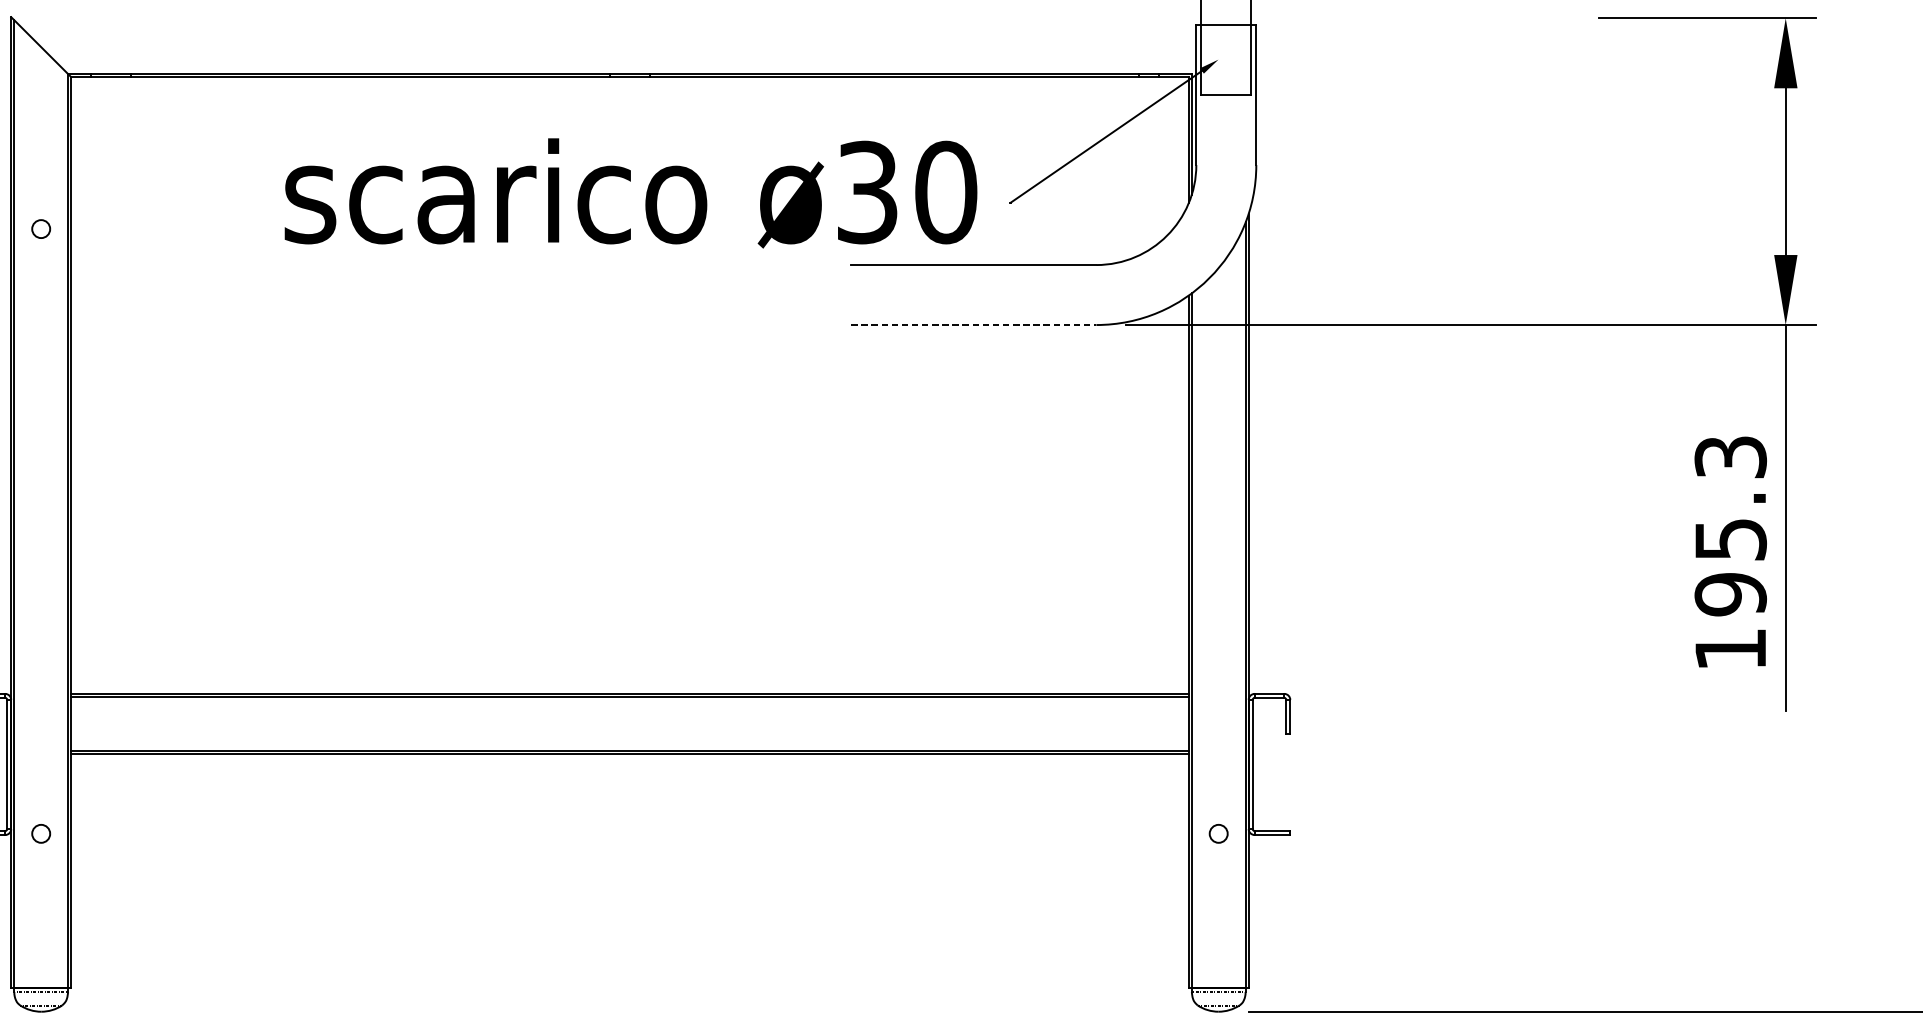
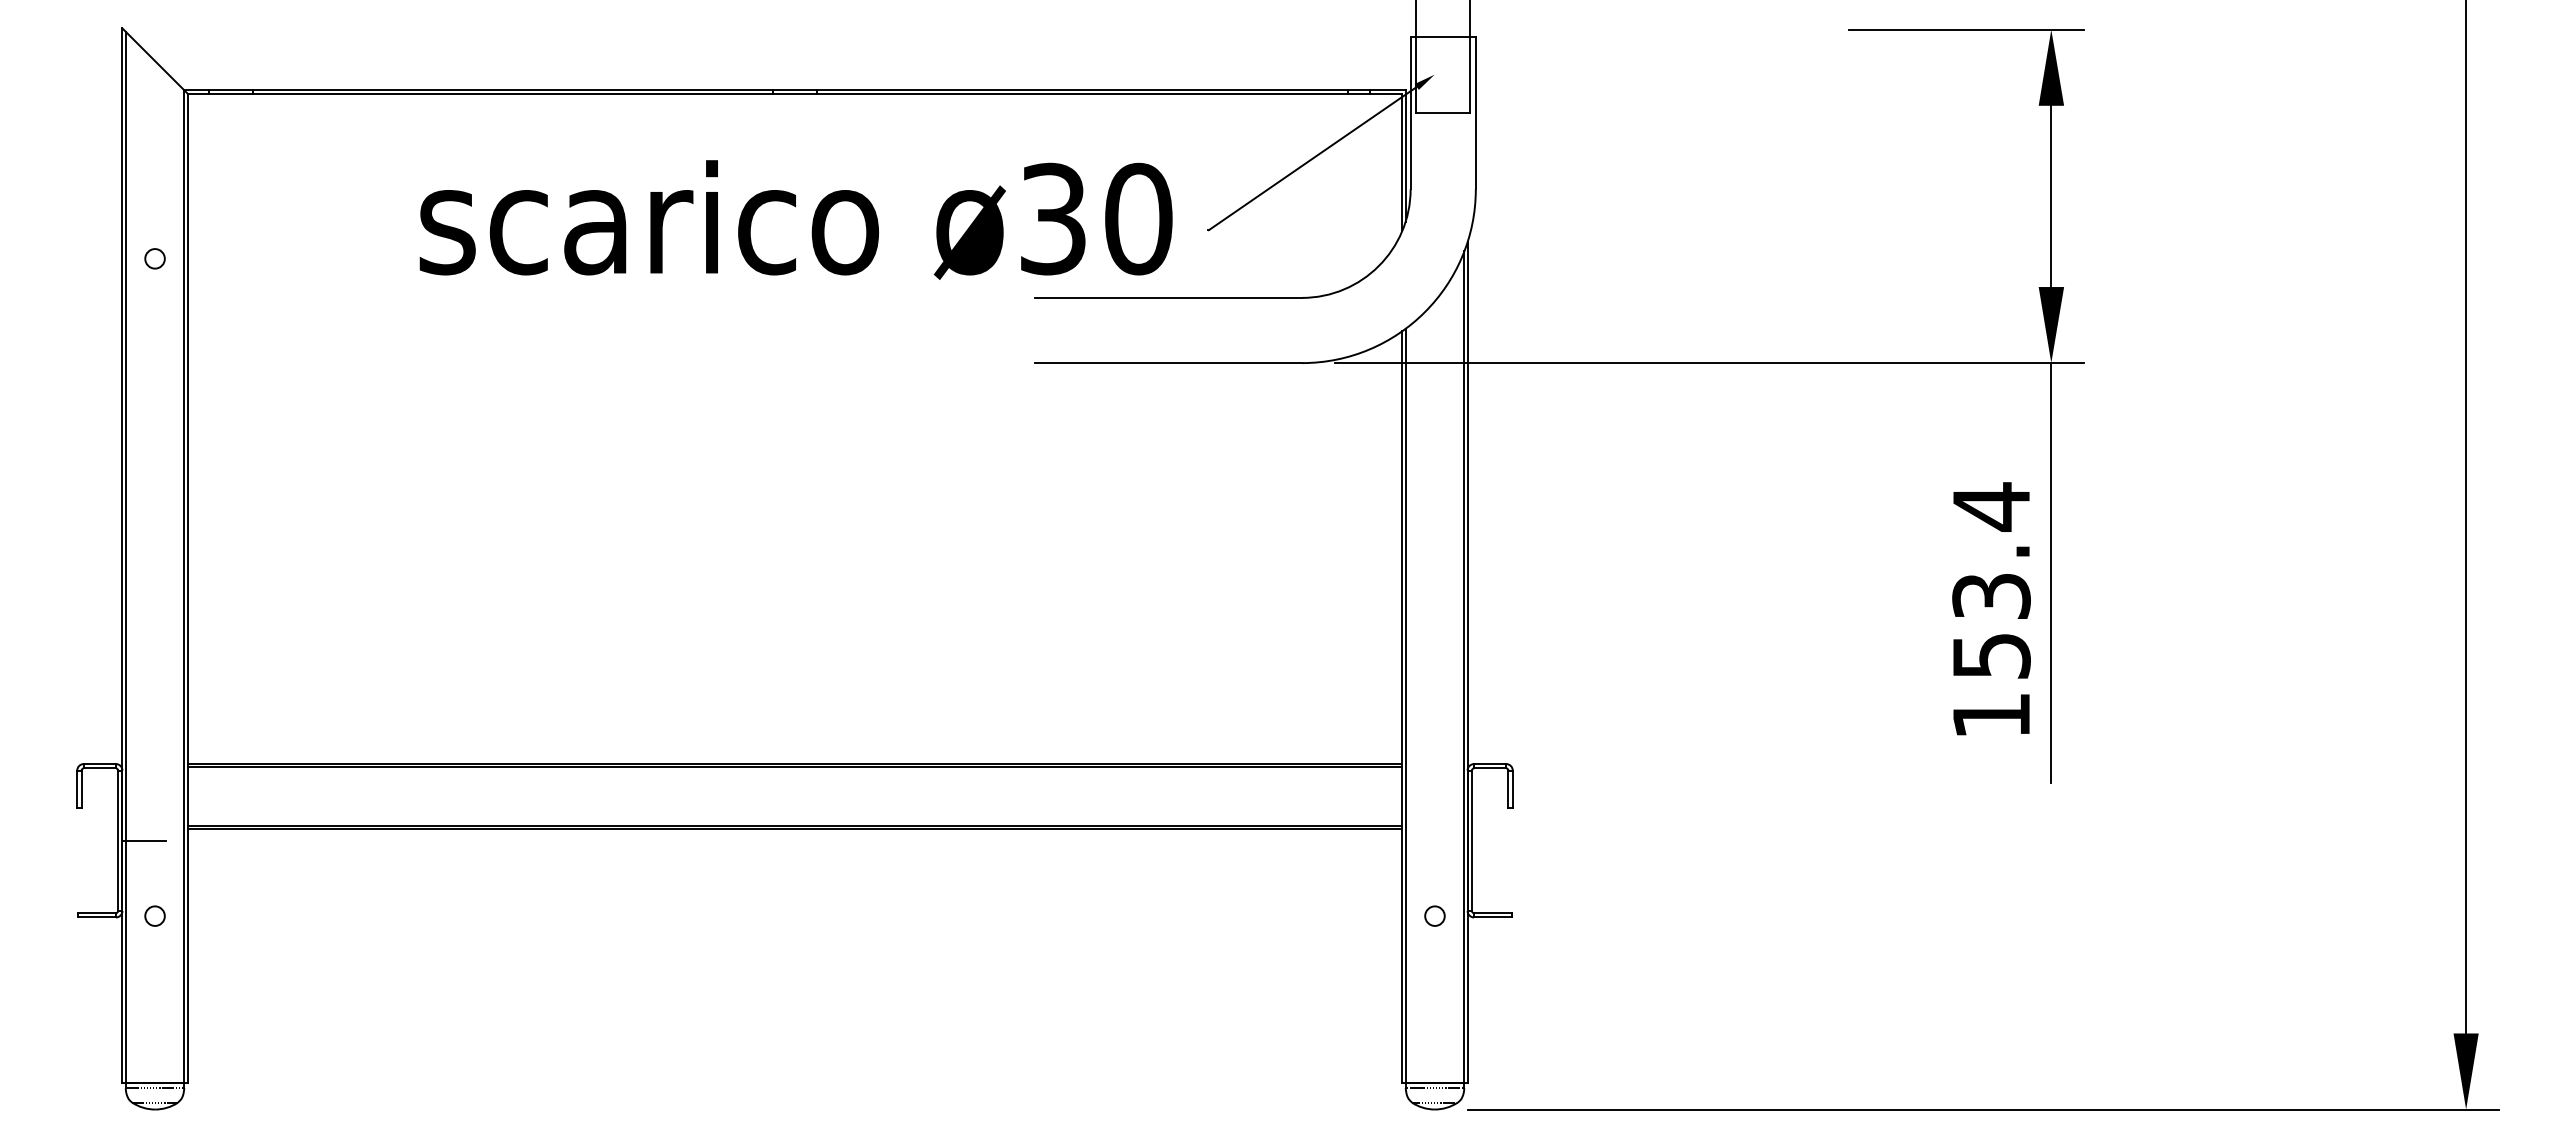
line: (974, 325) -> (1169, 363), dashed -> solid
text: (1730, 525) -> (1991, 580), 195.3 -> 153.4
line: (30, 764) -> (143, 840), added

